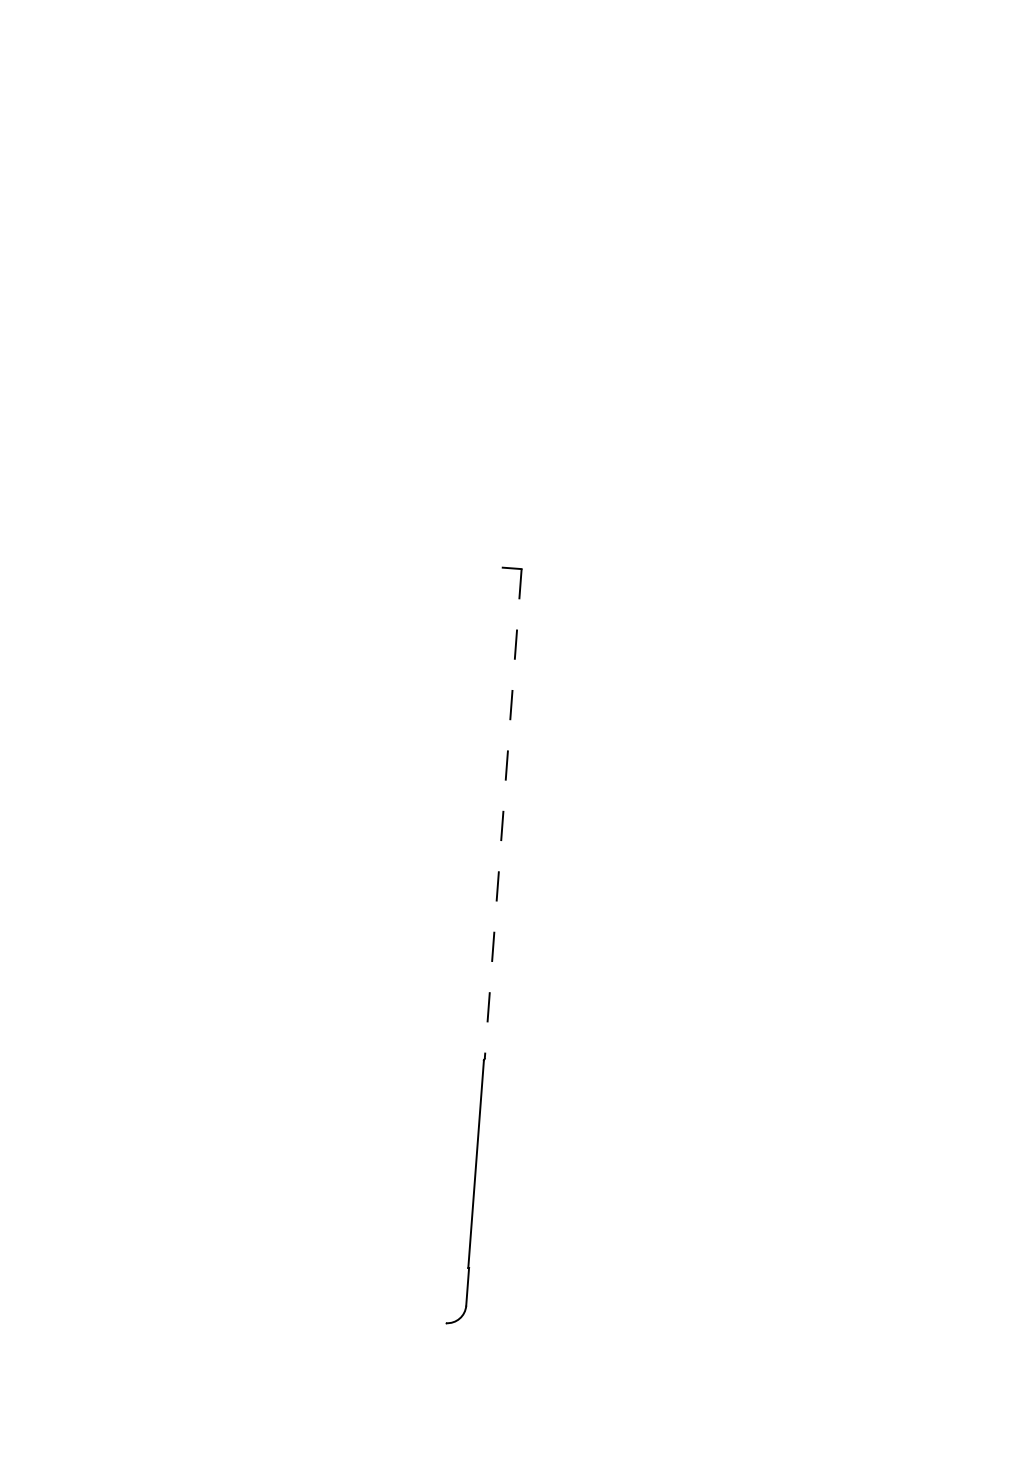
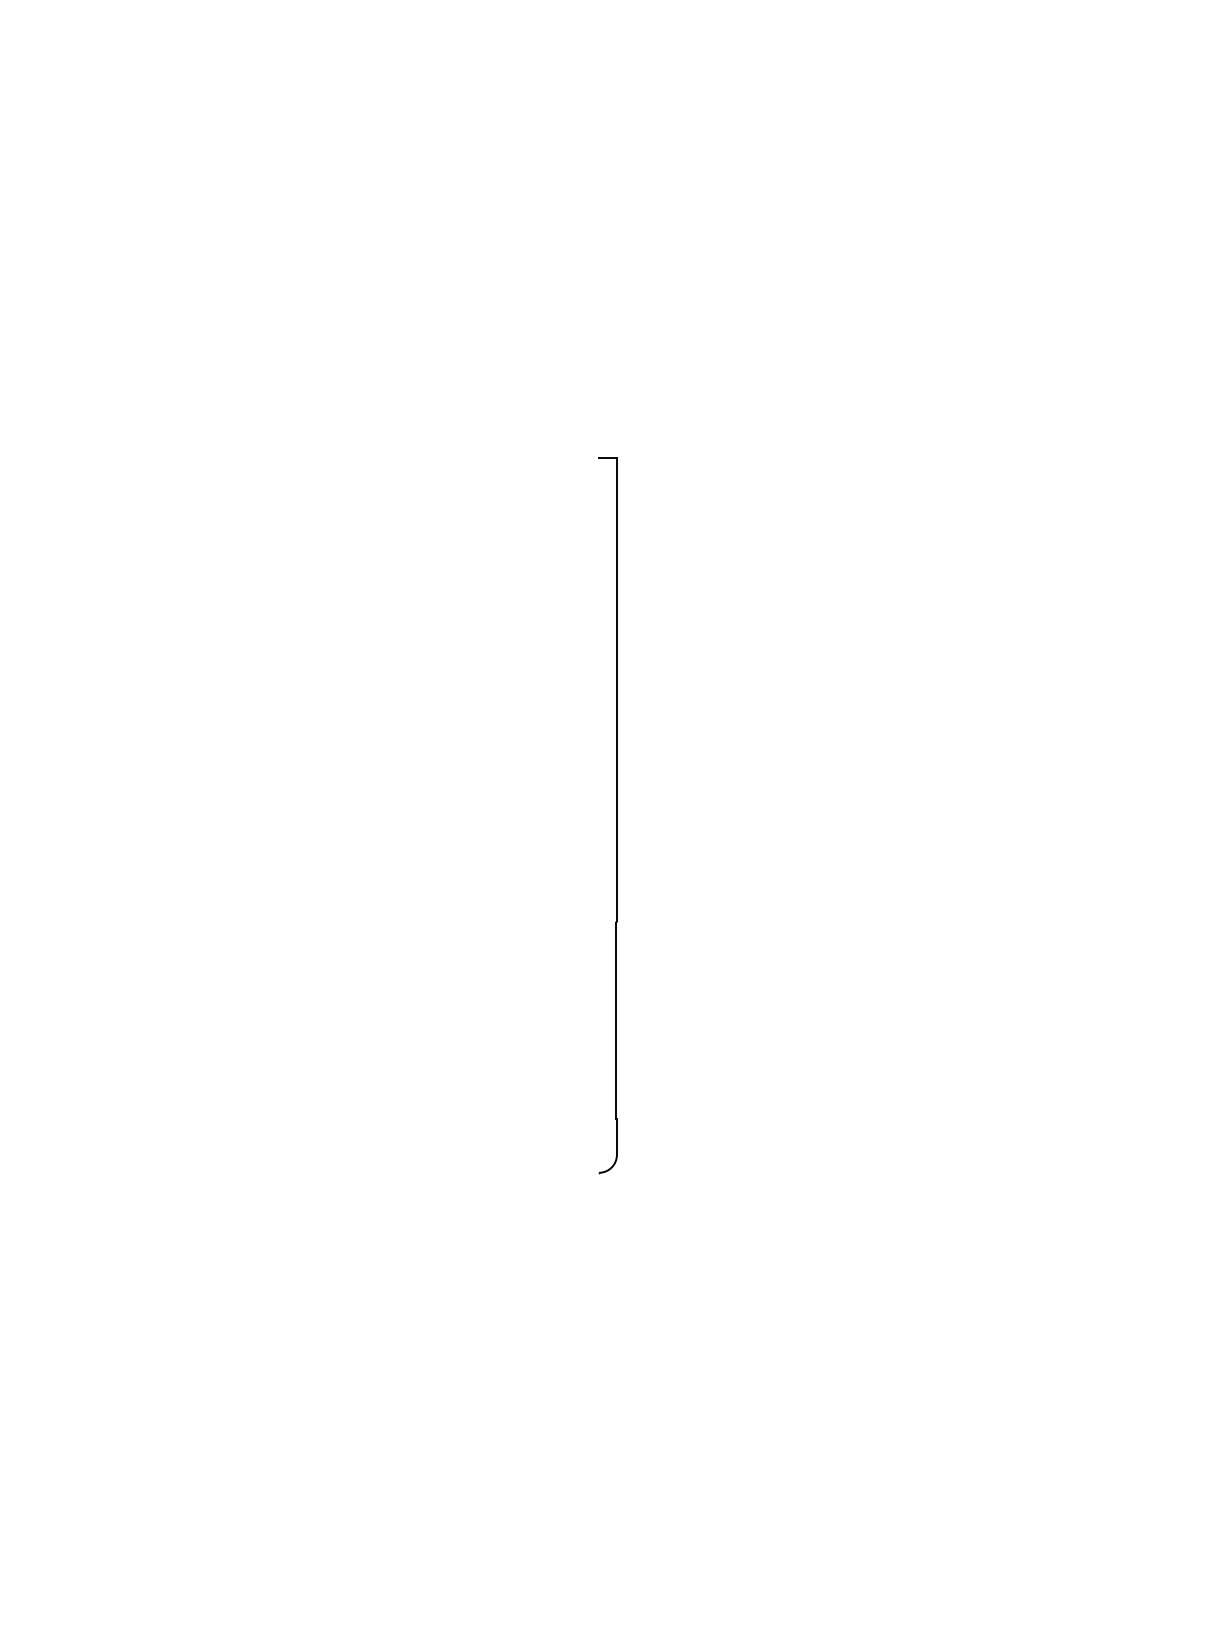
line: (502, 813) -> (616, 689), dashed -> solid

